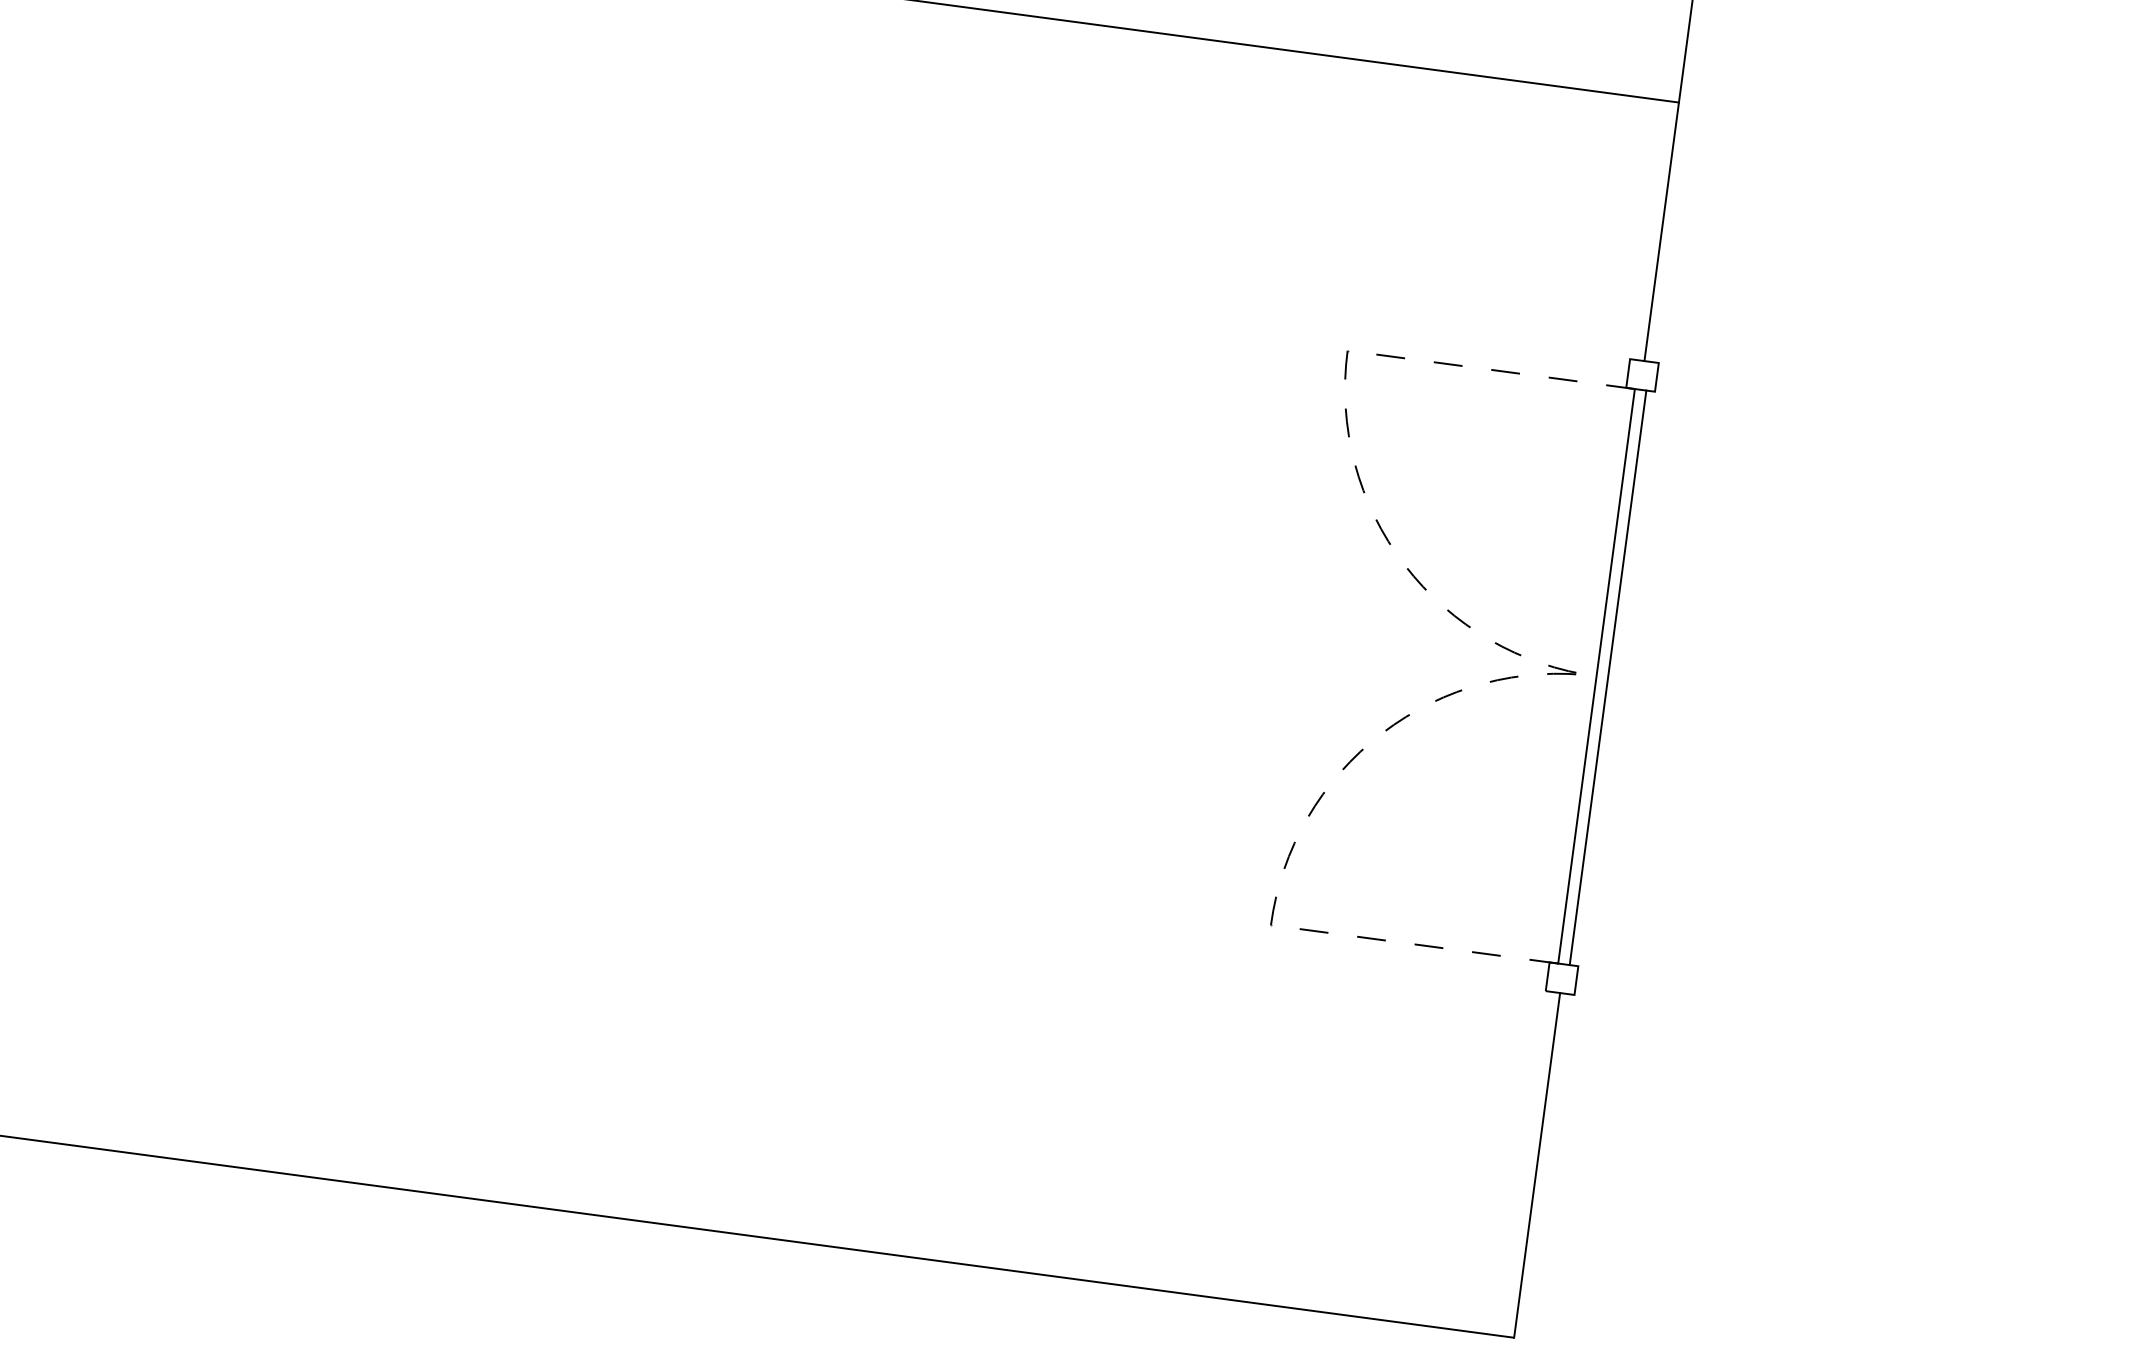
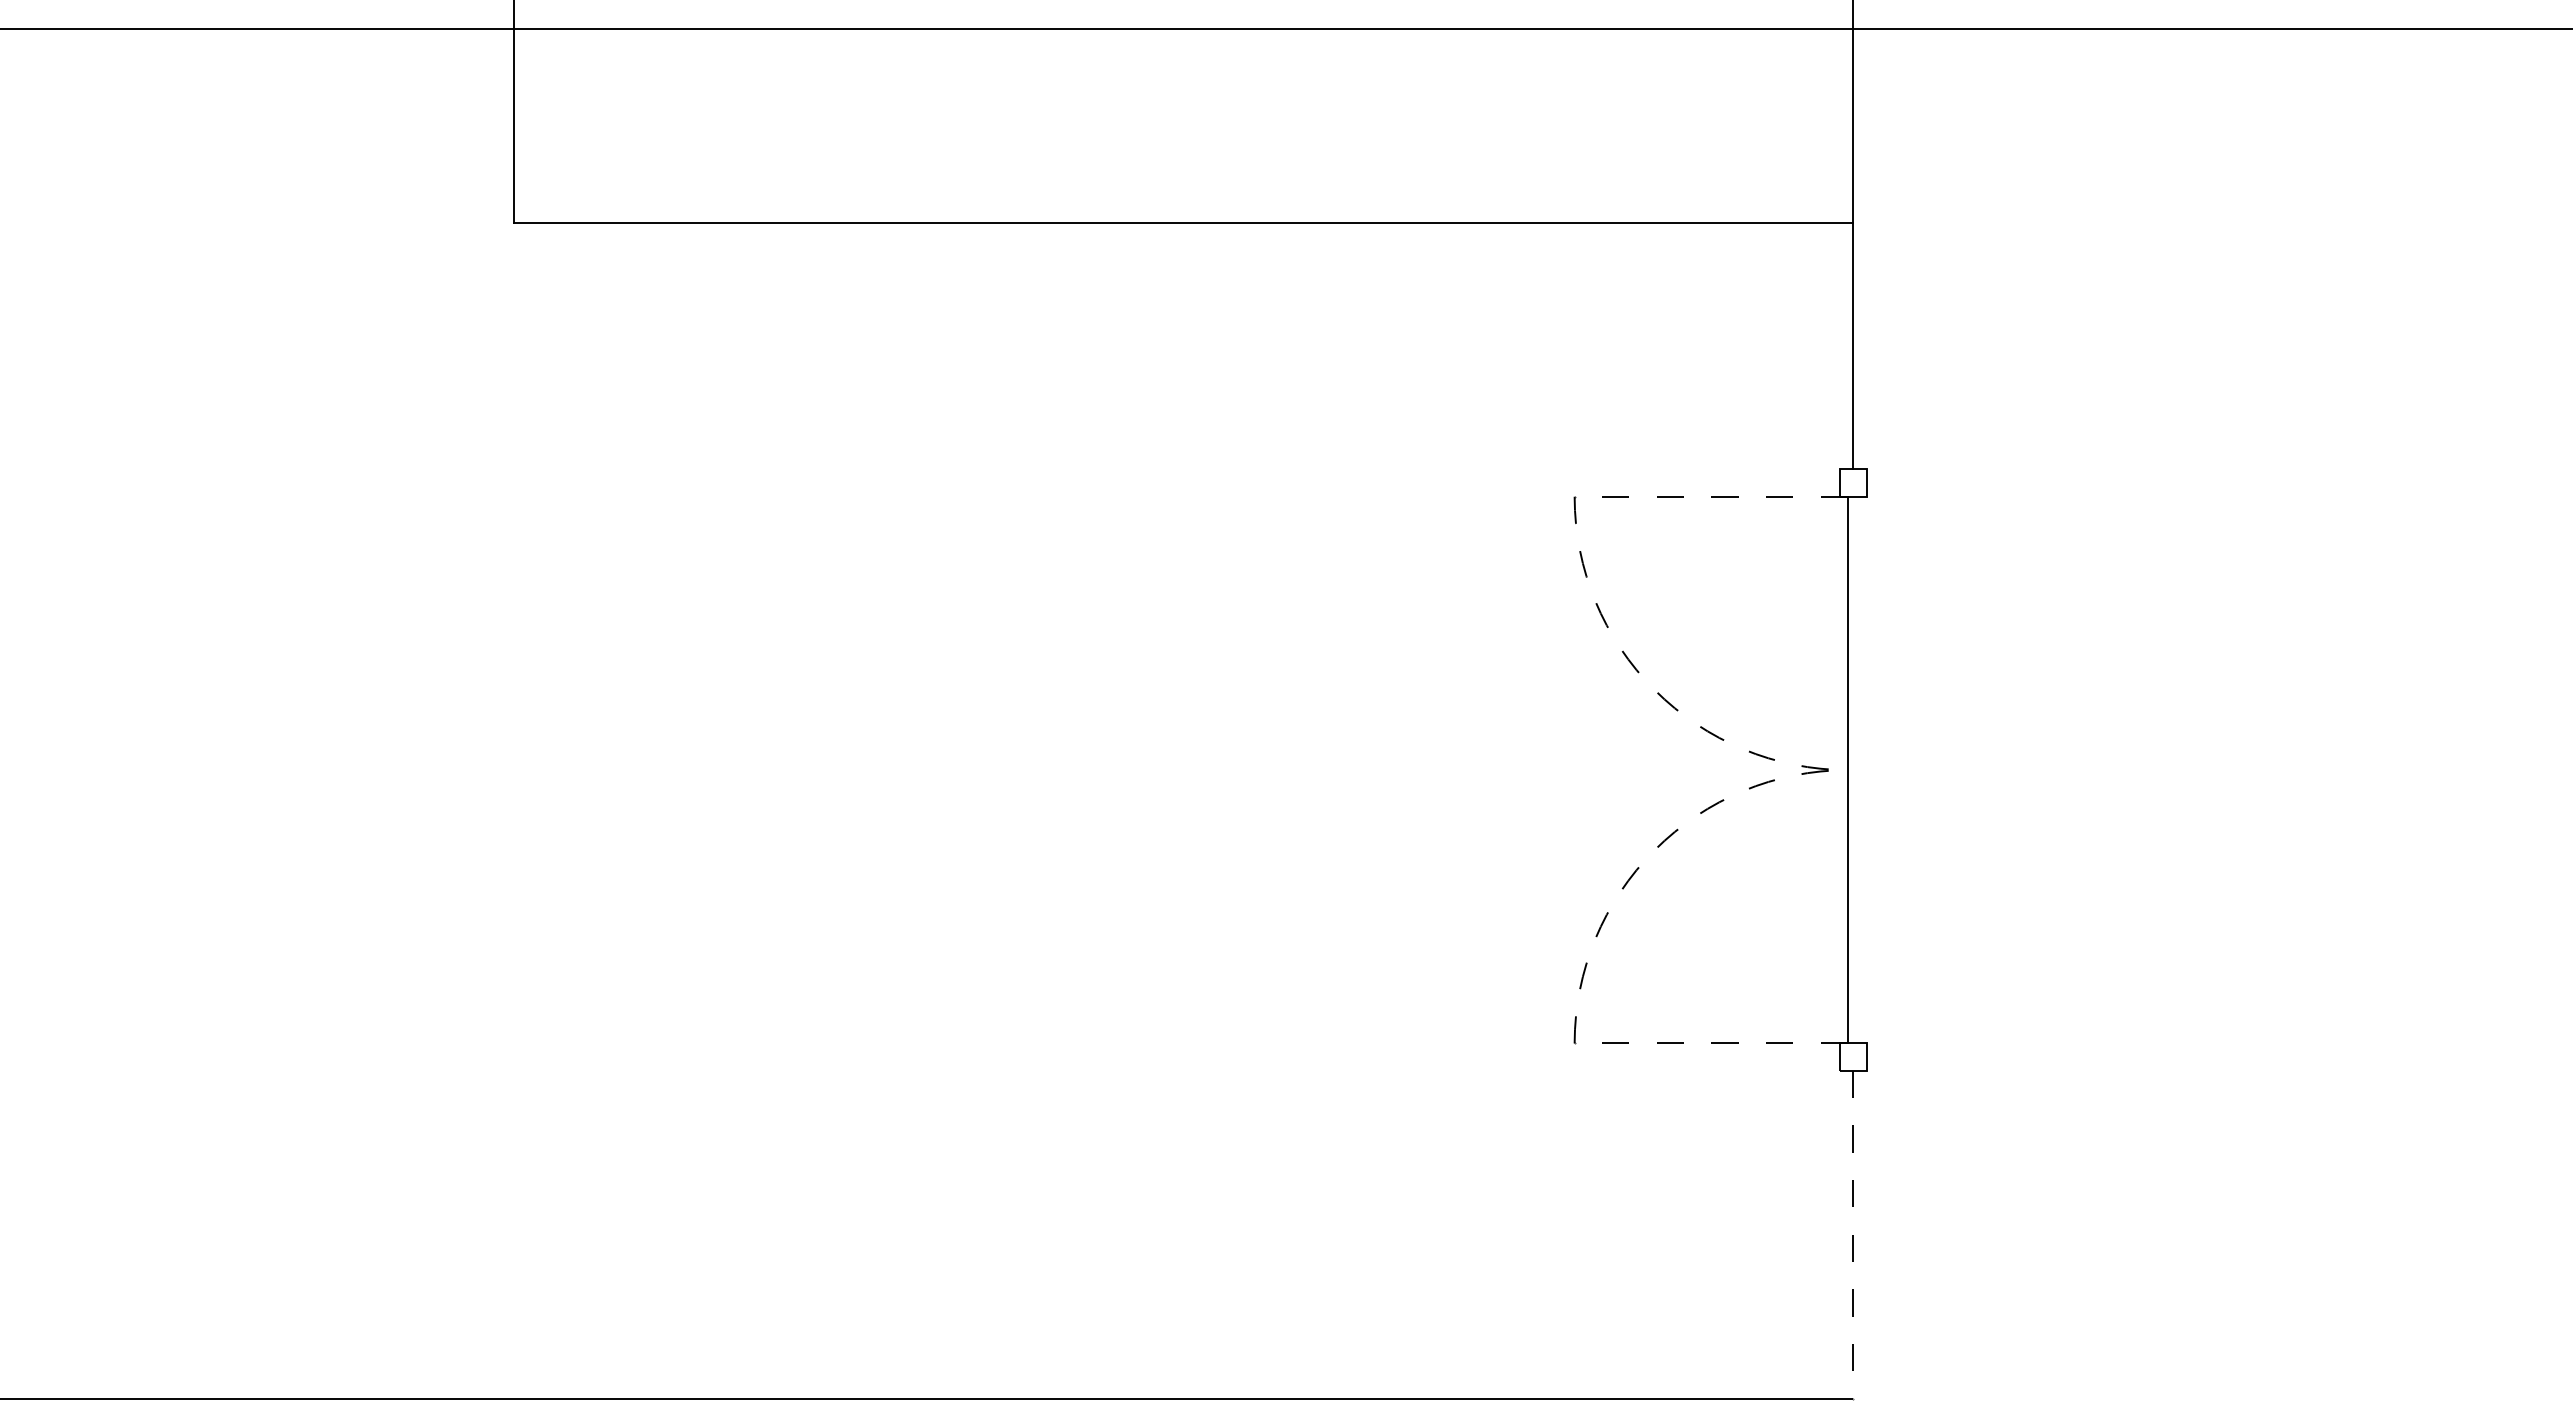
line: (1607, 677) -> (1858, 769), removed
line: (1537, 1166) -> (1853, 1235), solid -> dashed

